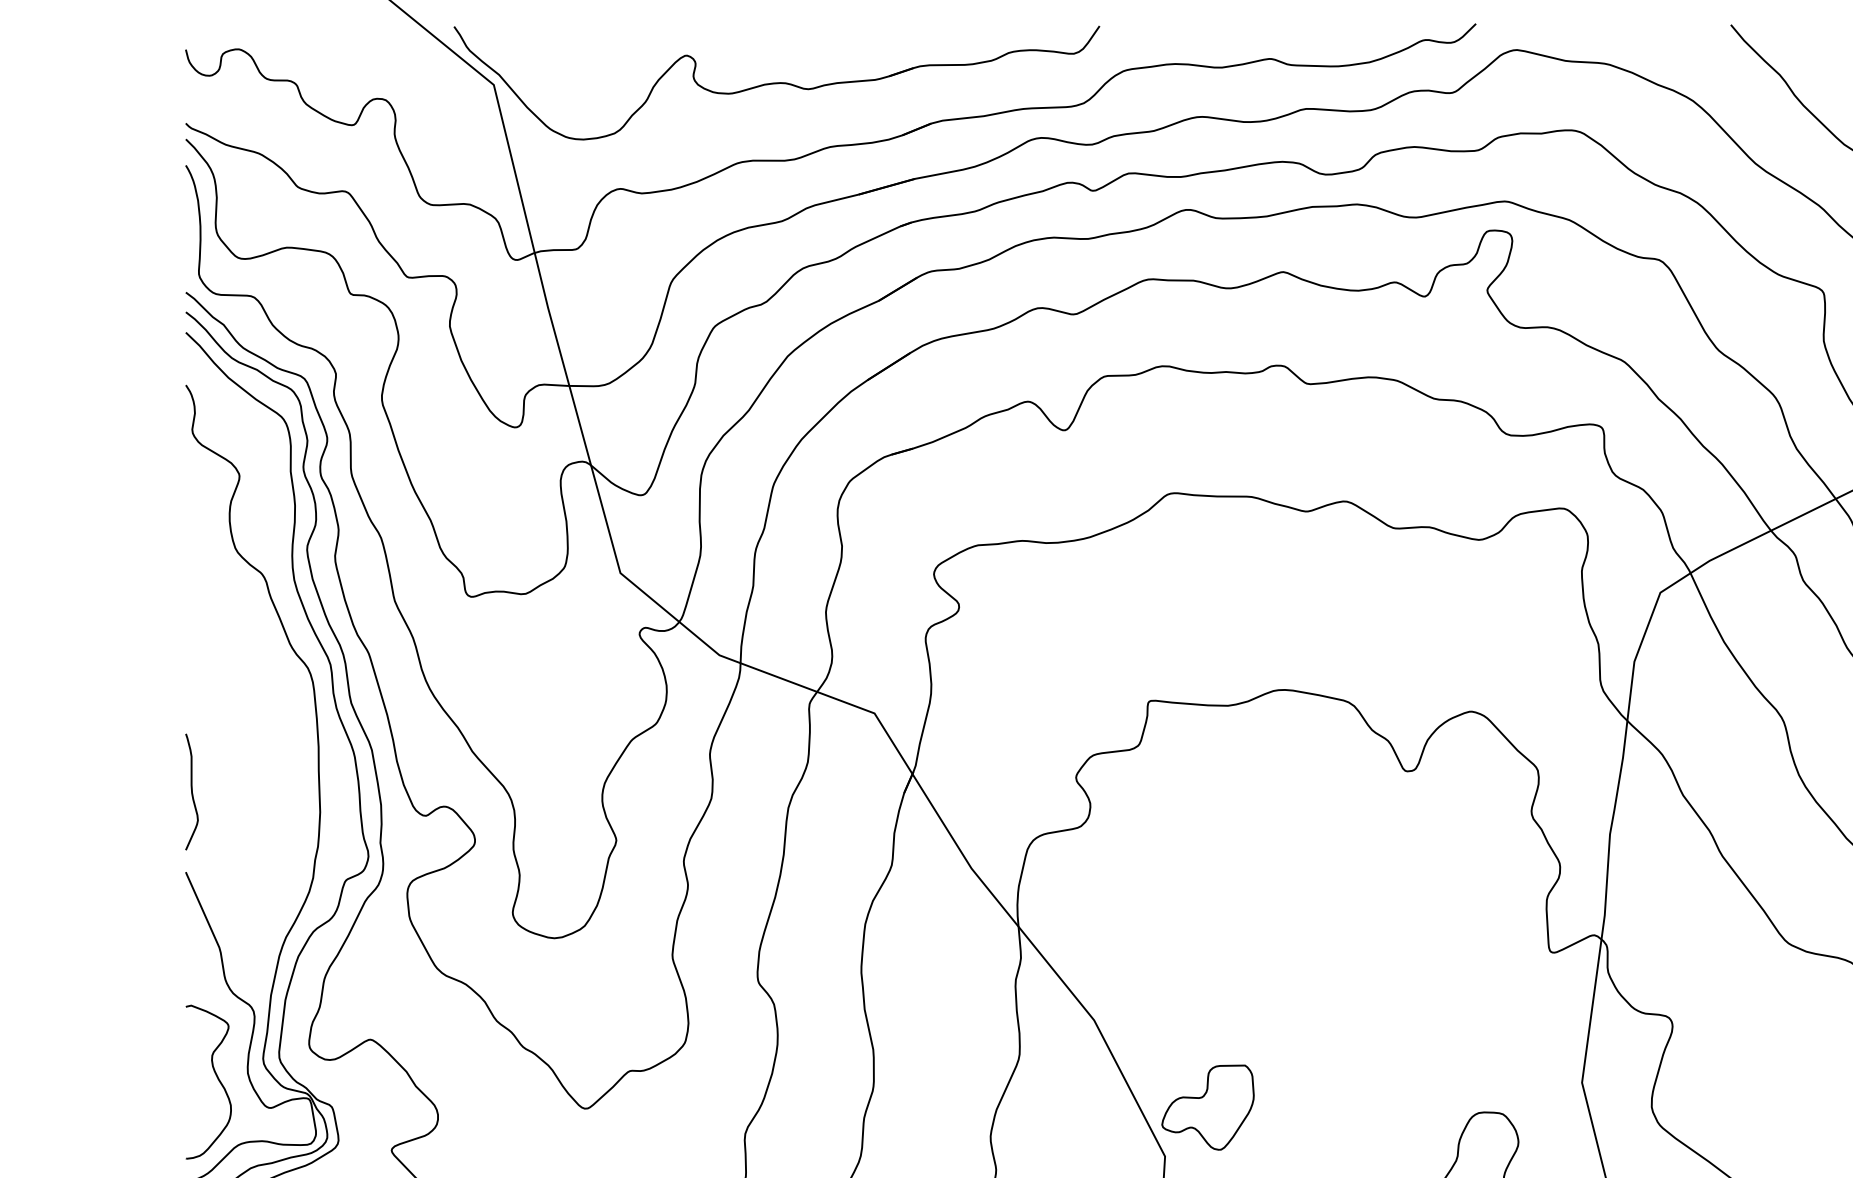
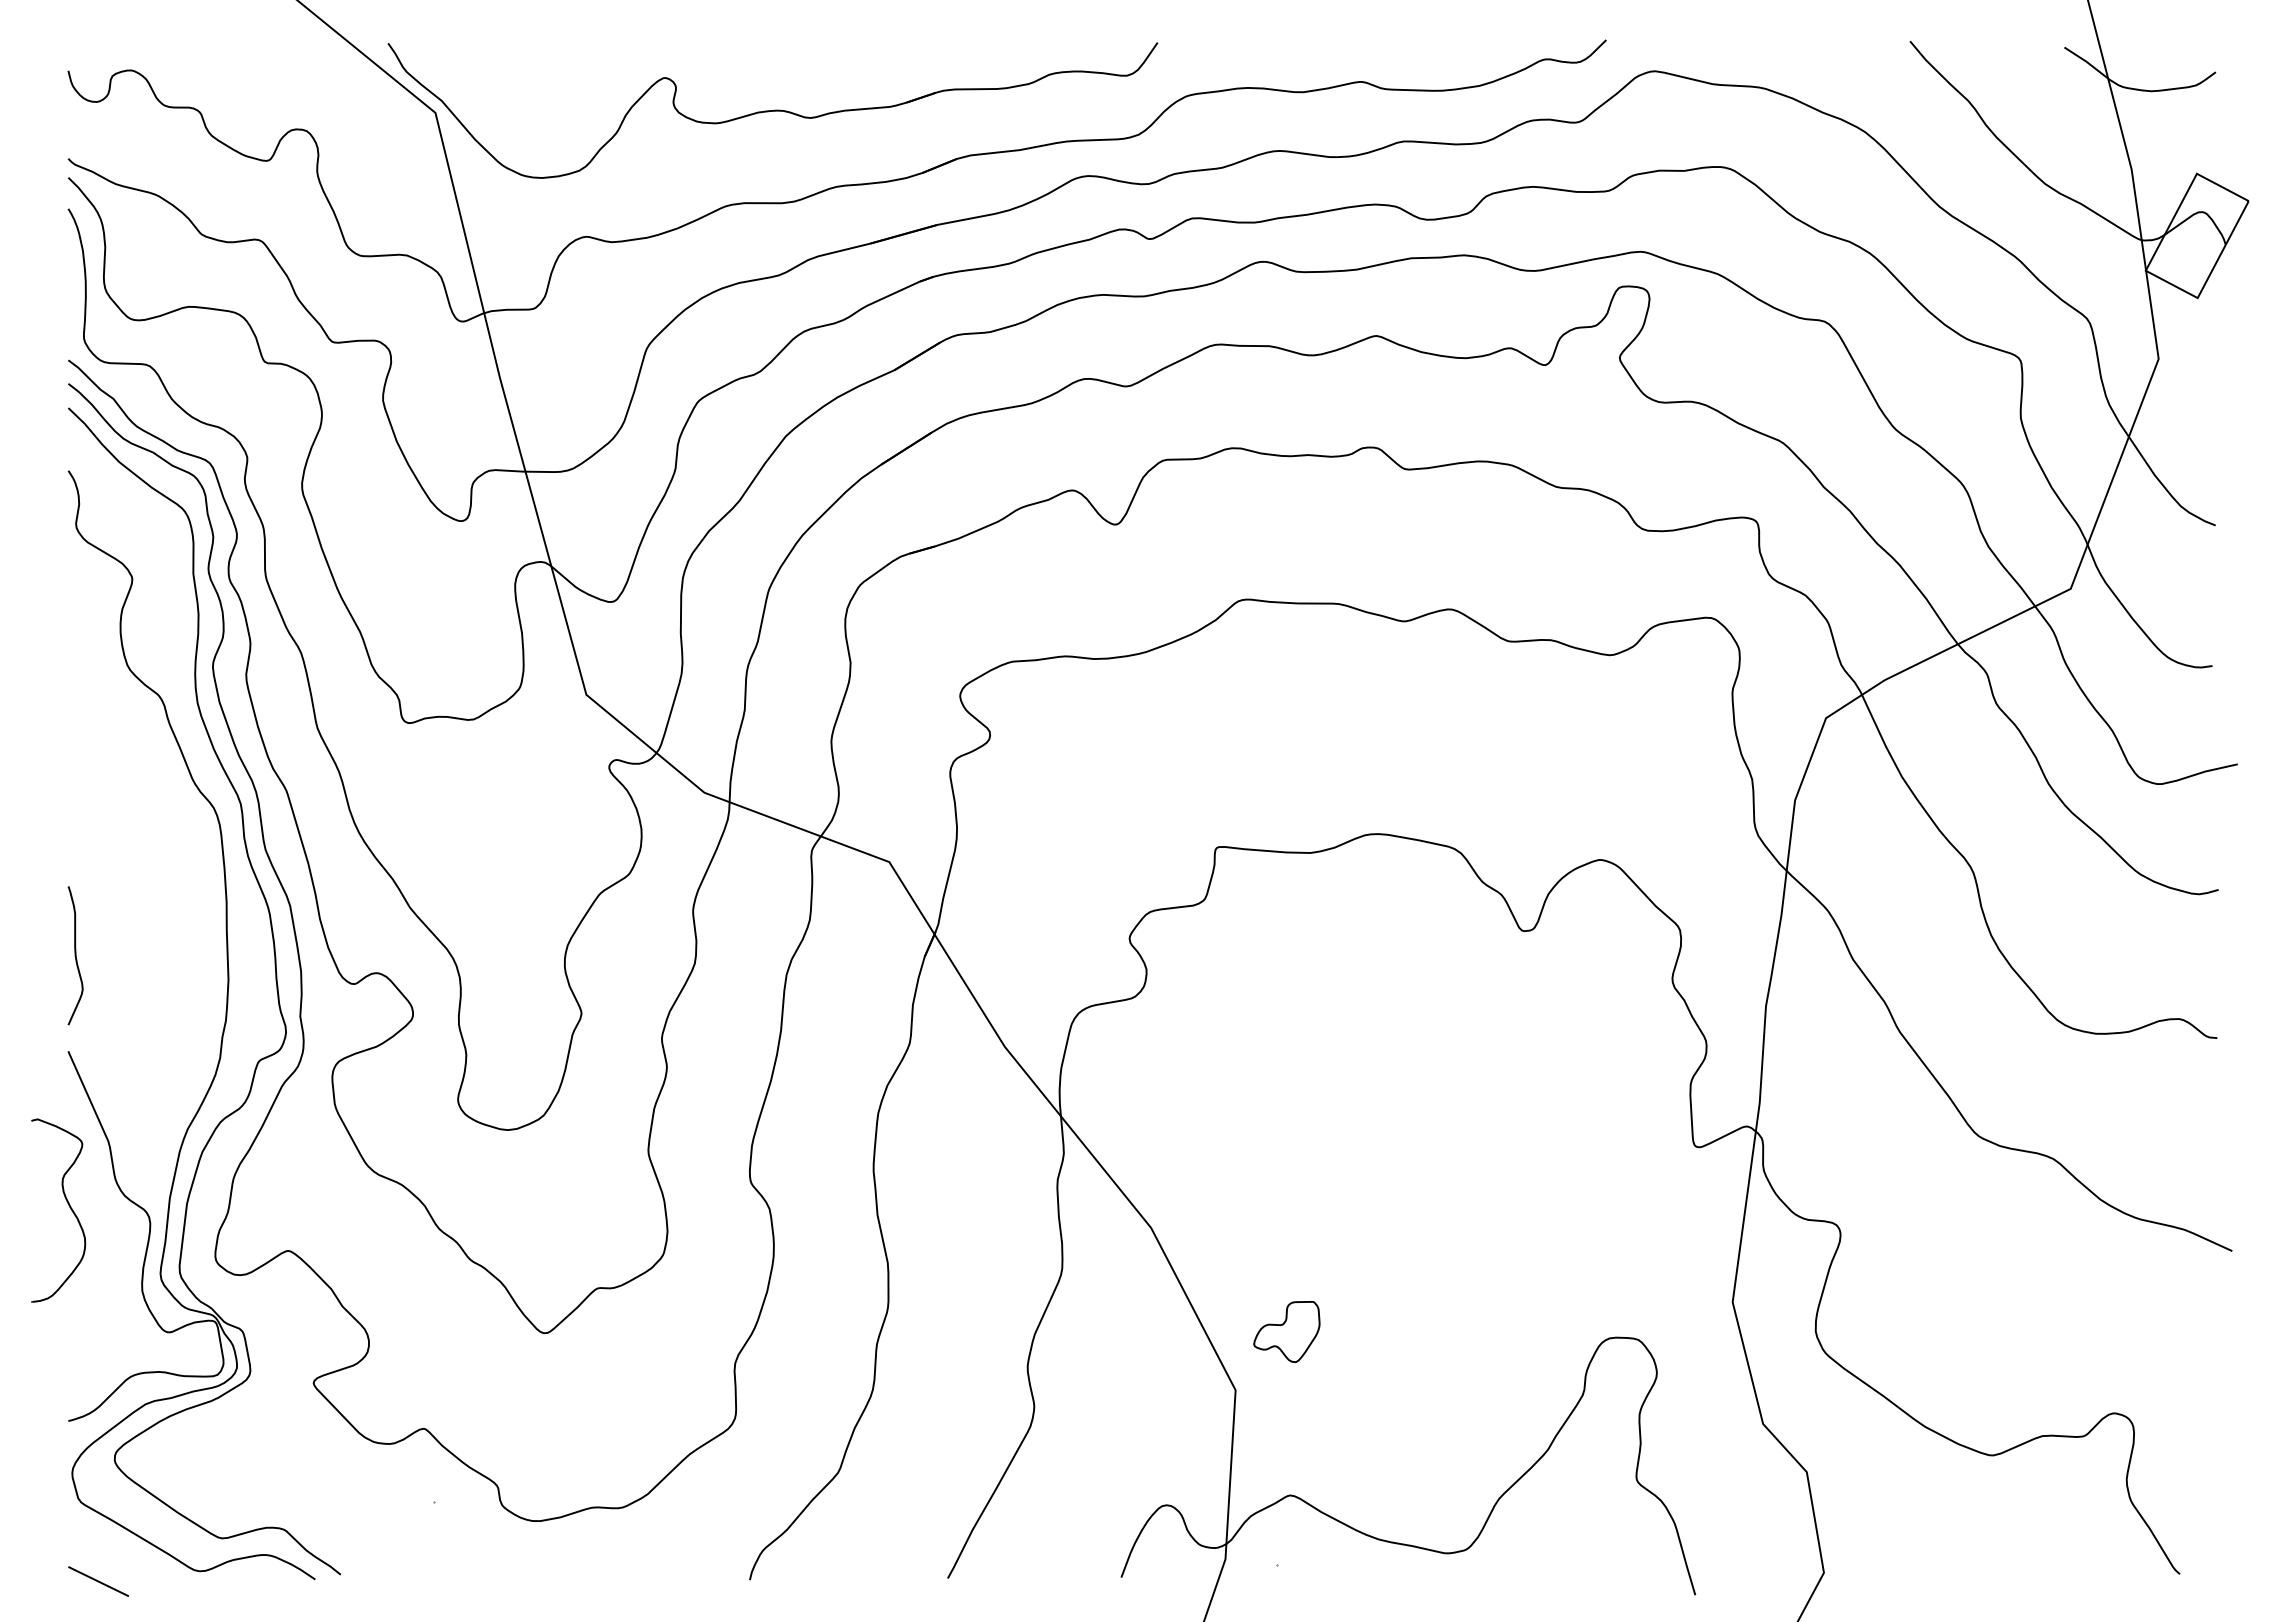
part: (217, 1077) -> (68, 1205), moved
part: (1207, 1107) -> (1286, 1331), size x0.6

